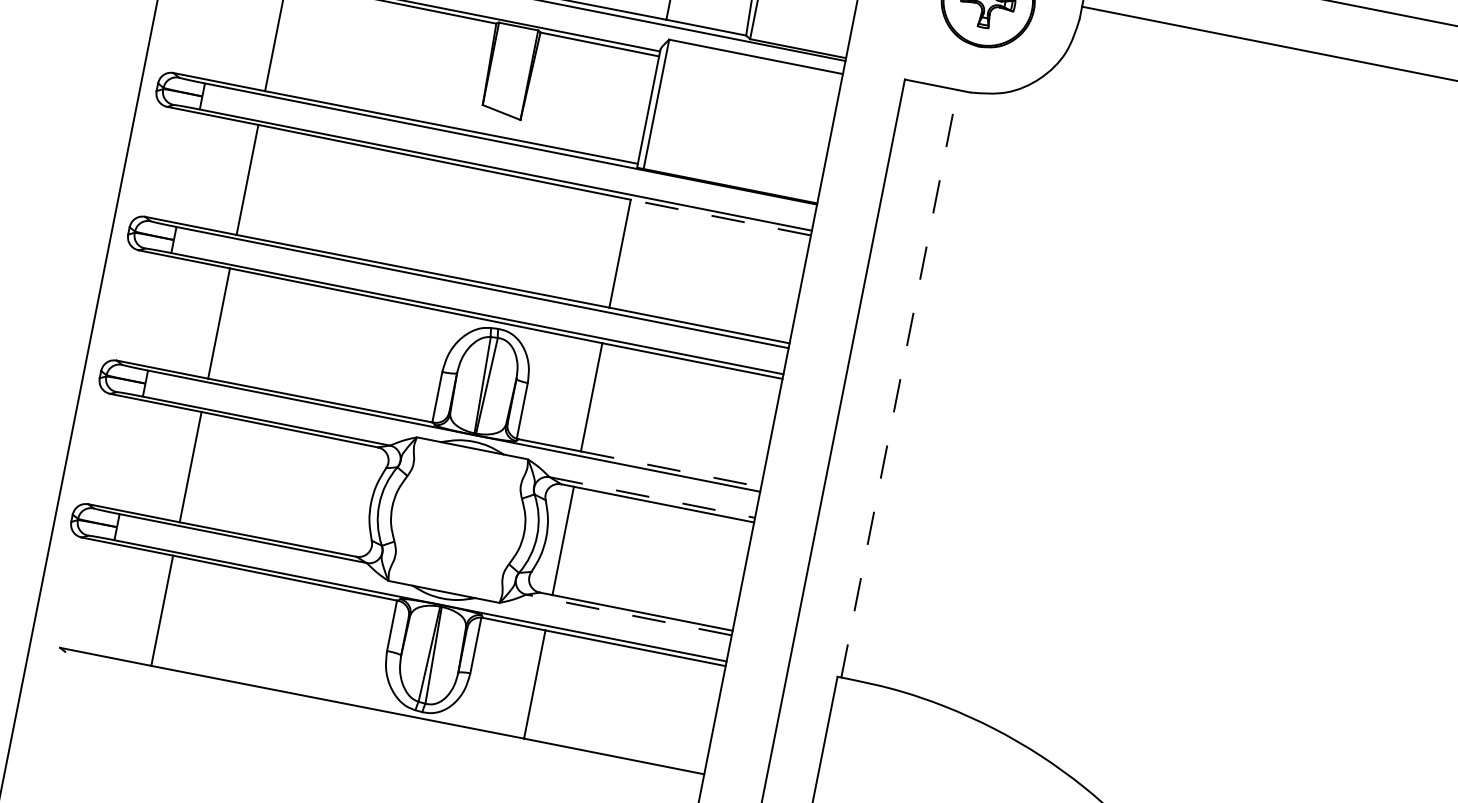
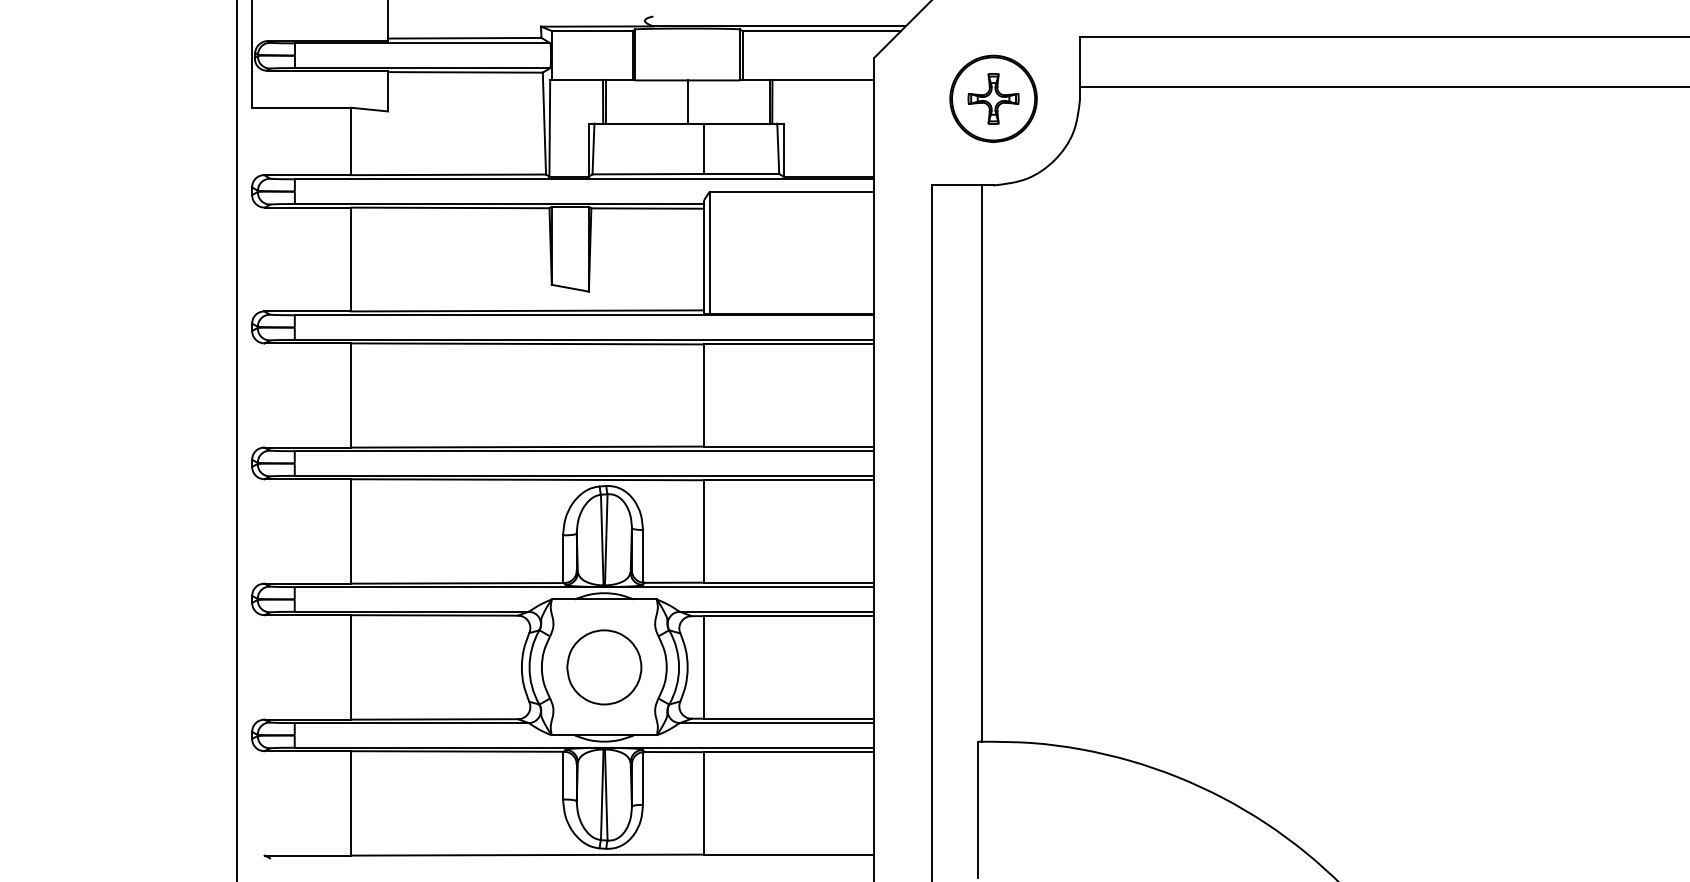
line: (720, 217) -> (788, 344), dashed -> solid
line: (899, 383) -> (981, 463), dashed -> solid
line: (671, 469) -> (789, 582), dashed -> solid
line: (652, 497) -> (777, 611), dashed -> solid
part: (458, 520) -> (604, 667), added
line: (628, 615) -> (776, 723), dashed -> solid

